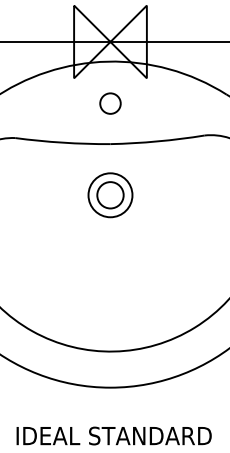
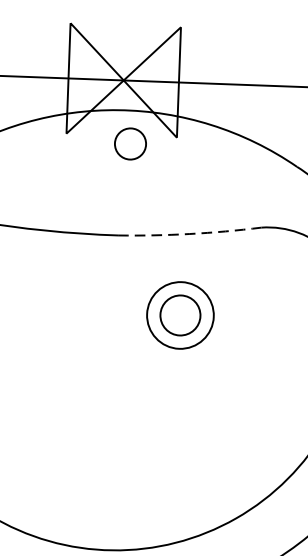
circle: (110, 103) -> (130, 143), moved
arc: (157, 141) -> (189, 234), solid -> dashed
part: (110, 195) -> (180, 315), moved

